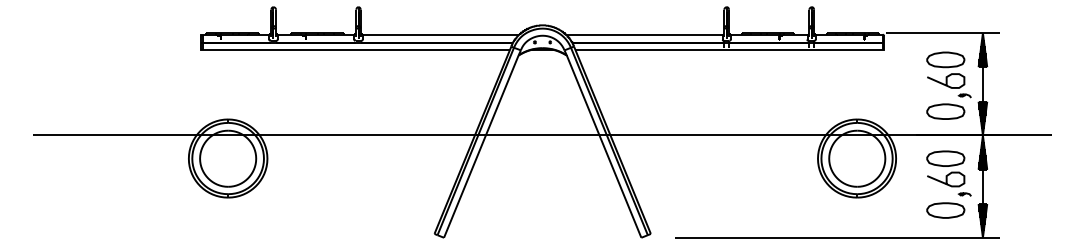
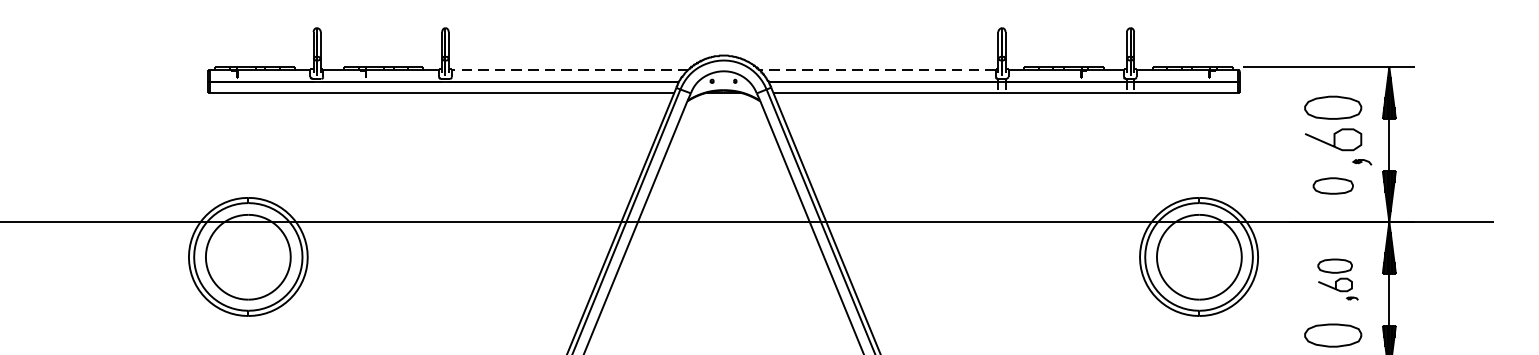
line: (440, 34) -> (569, 69), solid -> dashed
line: (643, 34) -> (876, 69), solid -> dashed
part: (945, 111) -> (1332, 185), size x0.7
part: (948, 173) -> (1337, 279), size x0.6

